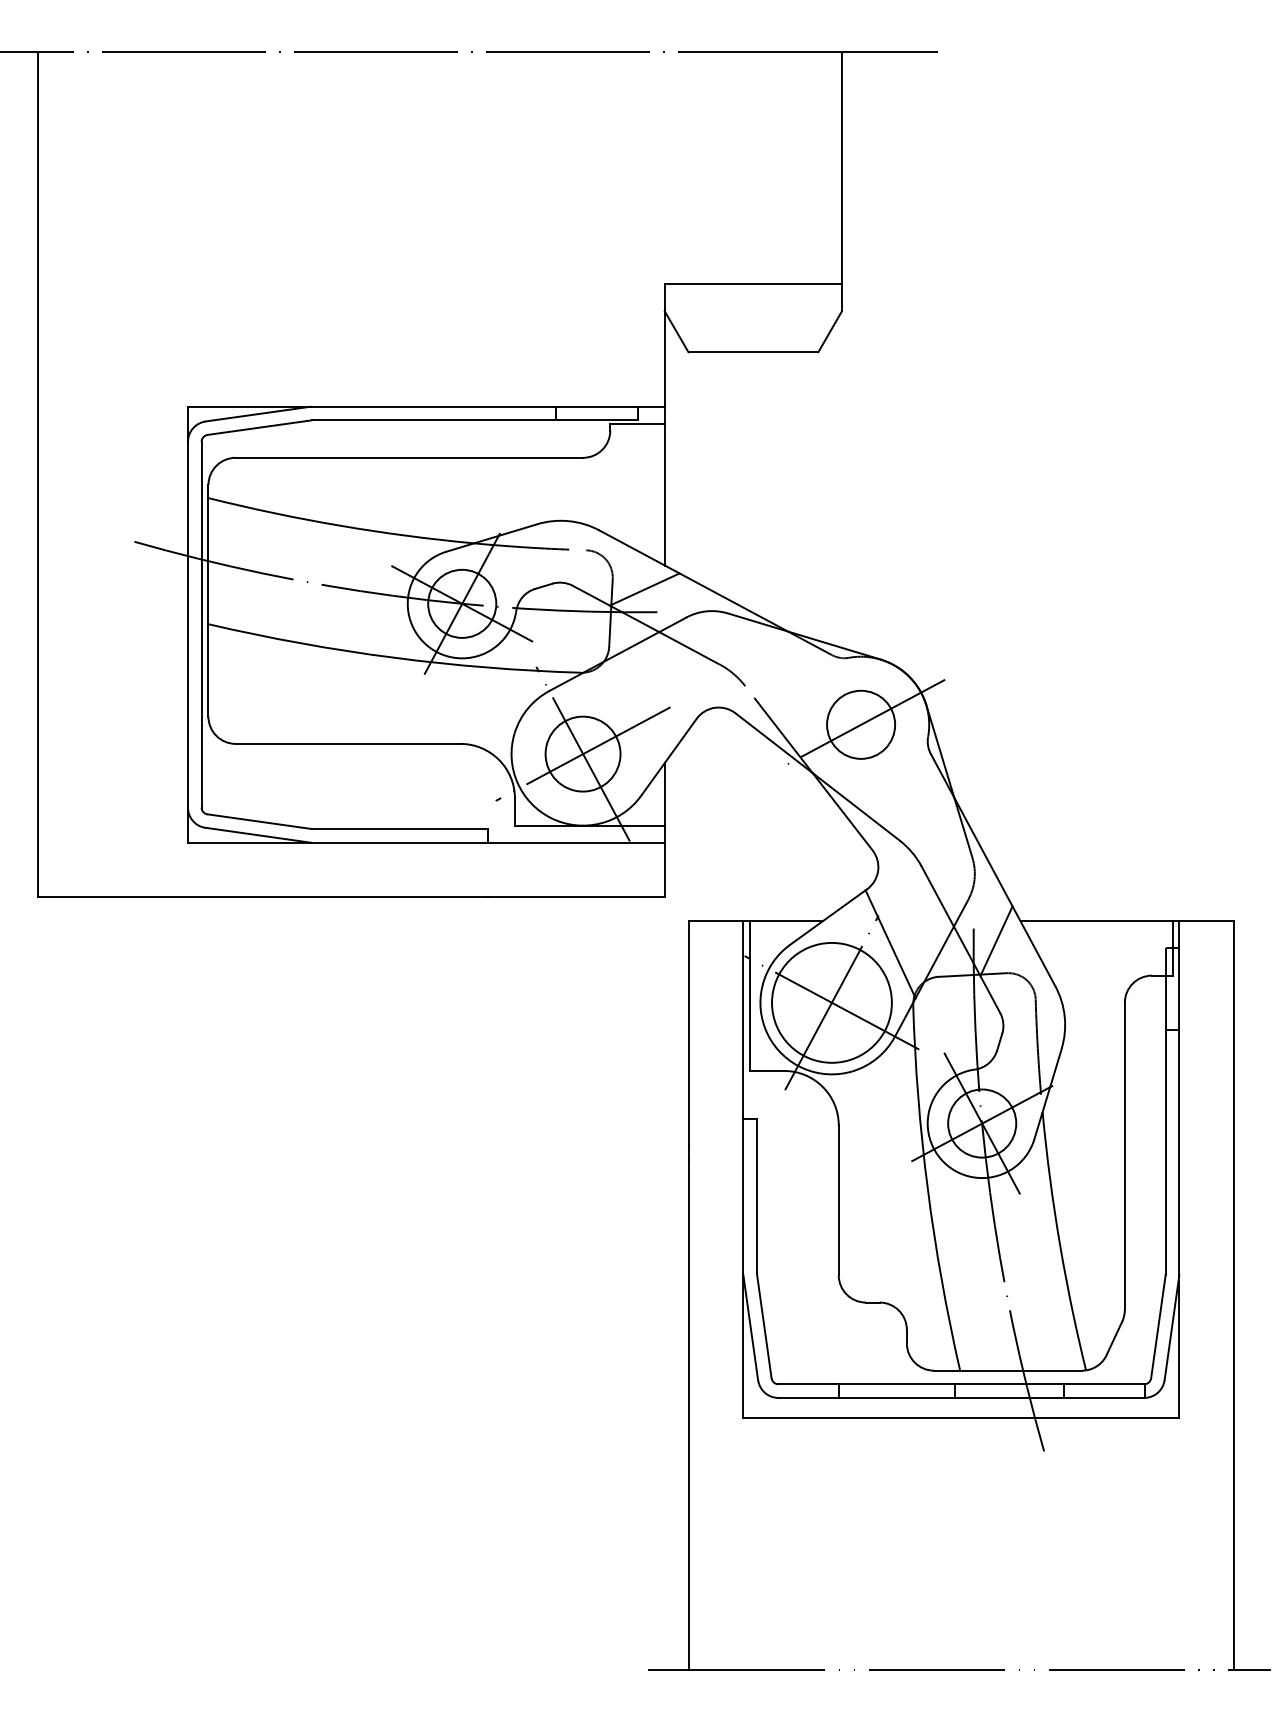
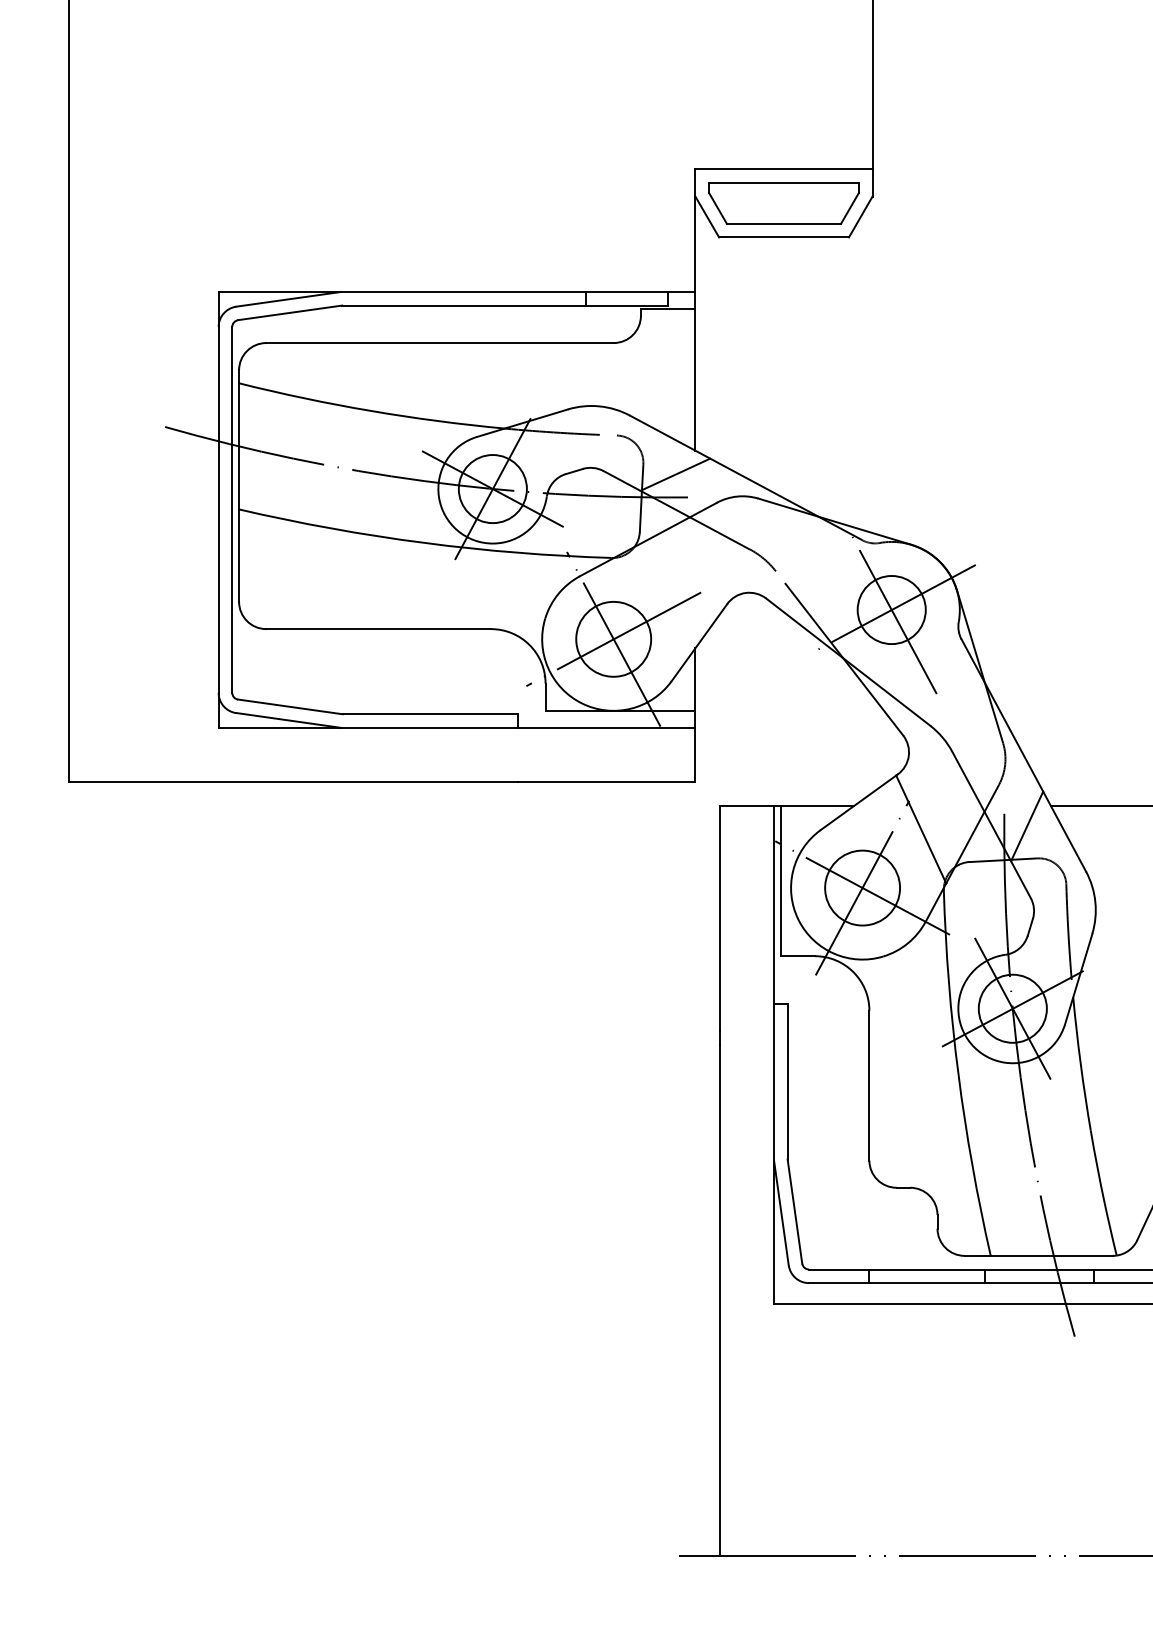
part: (753, 318) -> (784, 203), added
line: (861, 724) -> (892, 609), added
circle: (831, 1002) -> (862, 887), size x0.62

